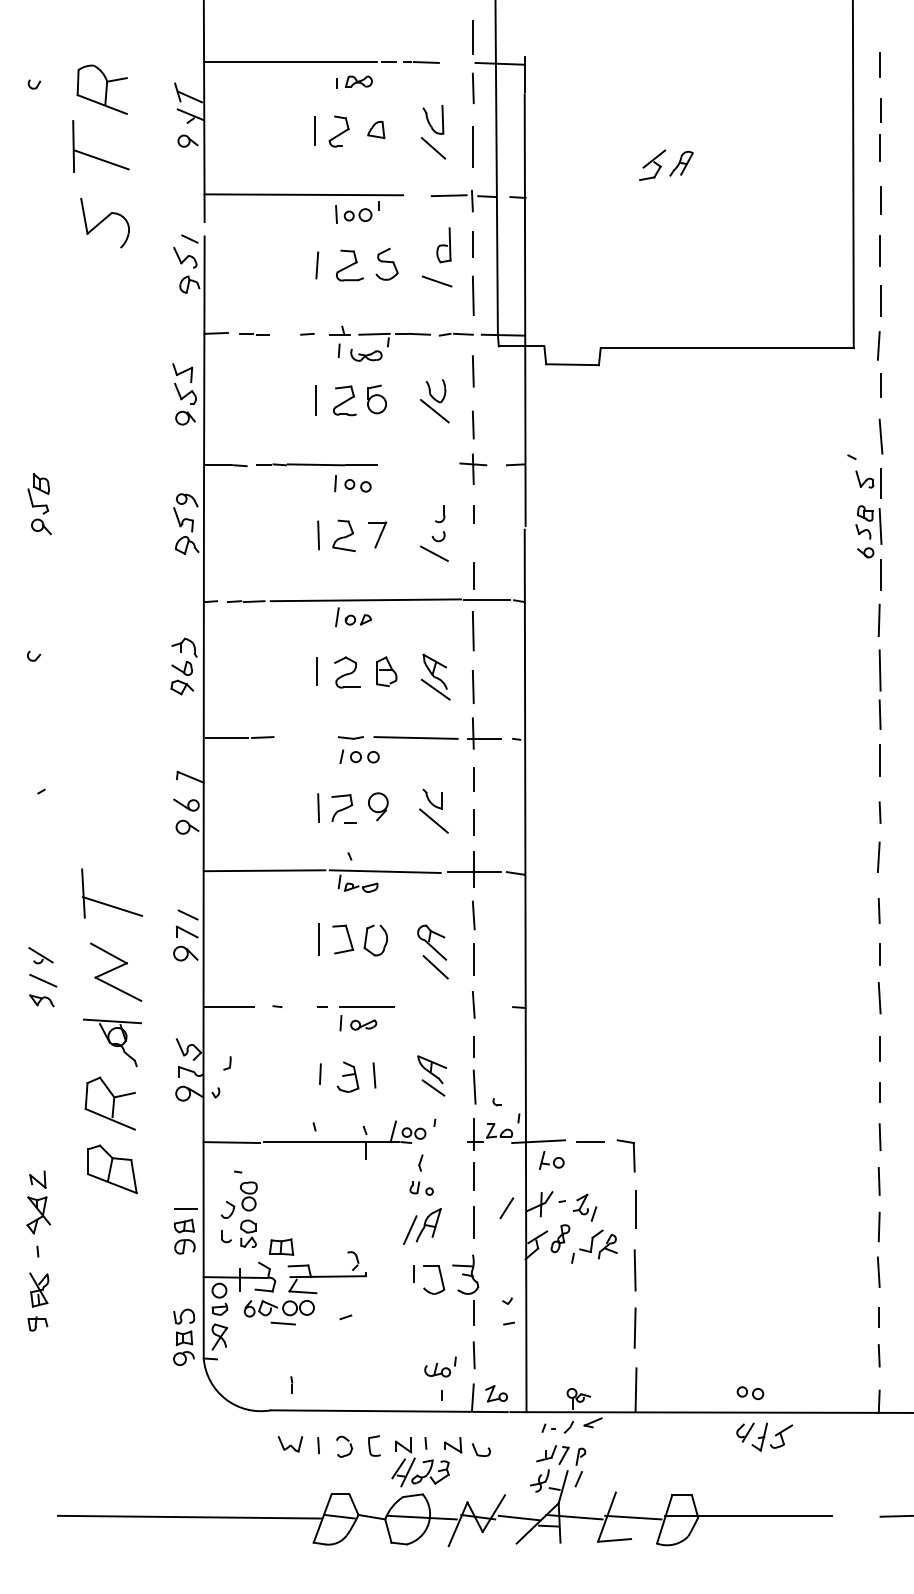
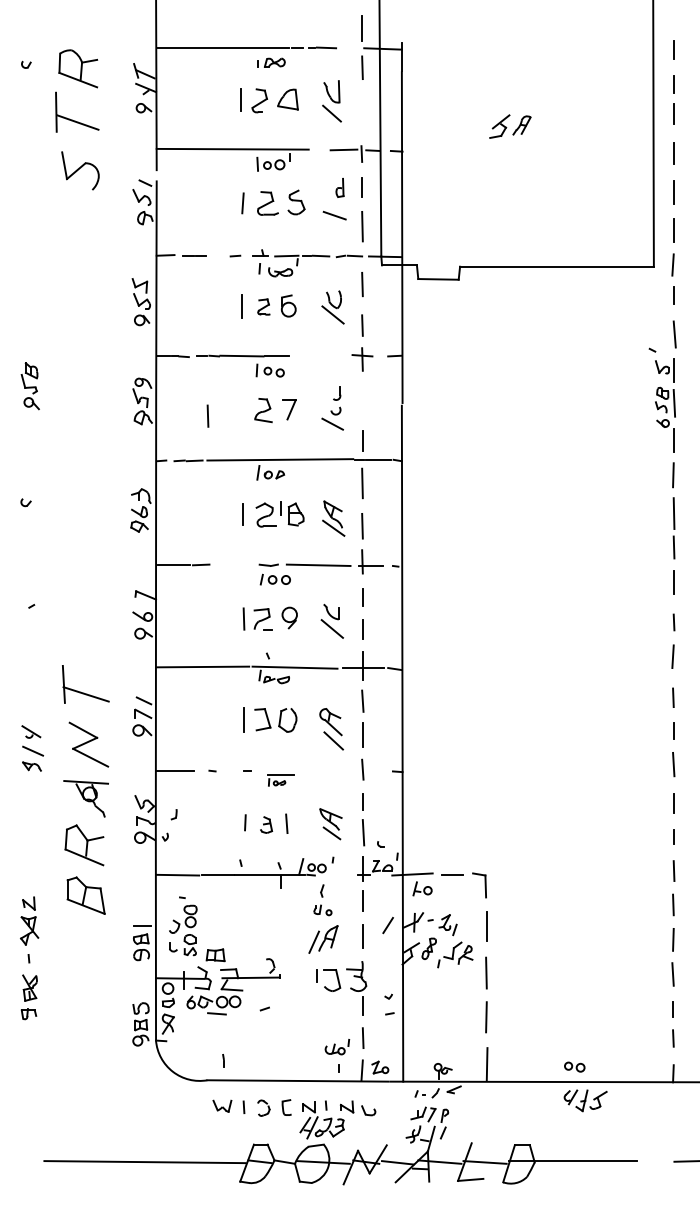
part: (376, 129) -> (288, 99), size x1.6
line: (473, 146) -> (362, 112), removed
part: (443, 244) -> (339, 187), size x0.7
part: (344, 400) -> (263, 306), size x0.7
line: (473, 514) -> (280, 508), moved
line: (317, 534) -> (207, 415), moved
part: (366, 1018) -> (280, 780), size x0.6
part: (347, 1076) -> (266, 824), size x0.7

